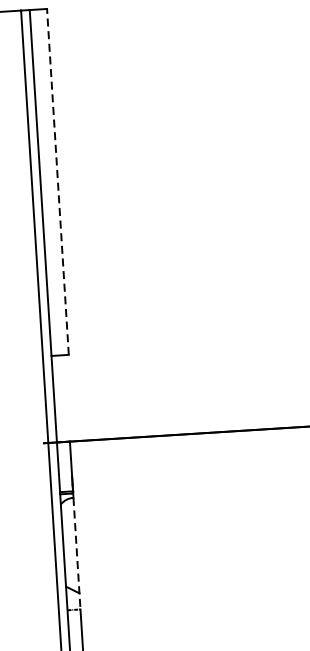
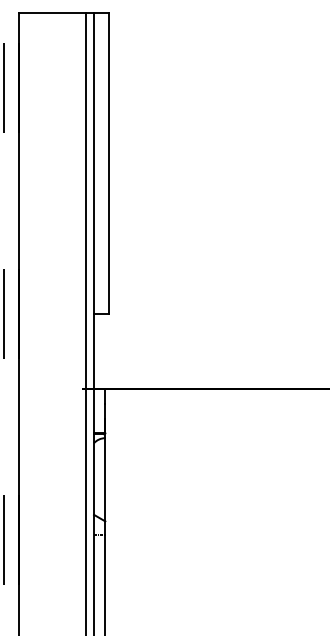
line: (58, 182) -> (109, 163), dashed -> solid
line: (77, 553) -> (105, 486), dashed -> solid

